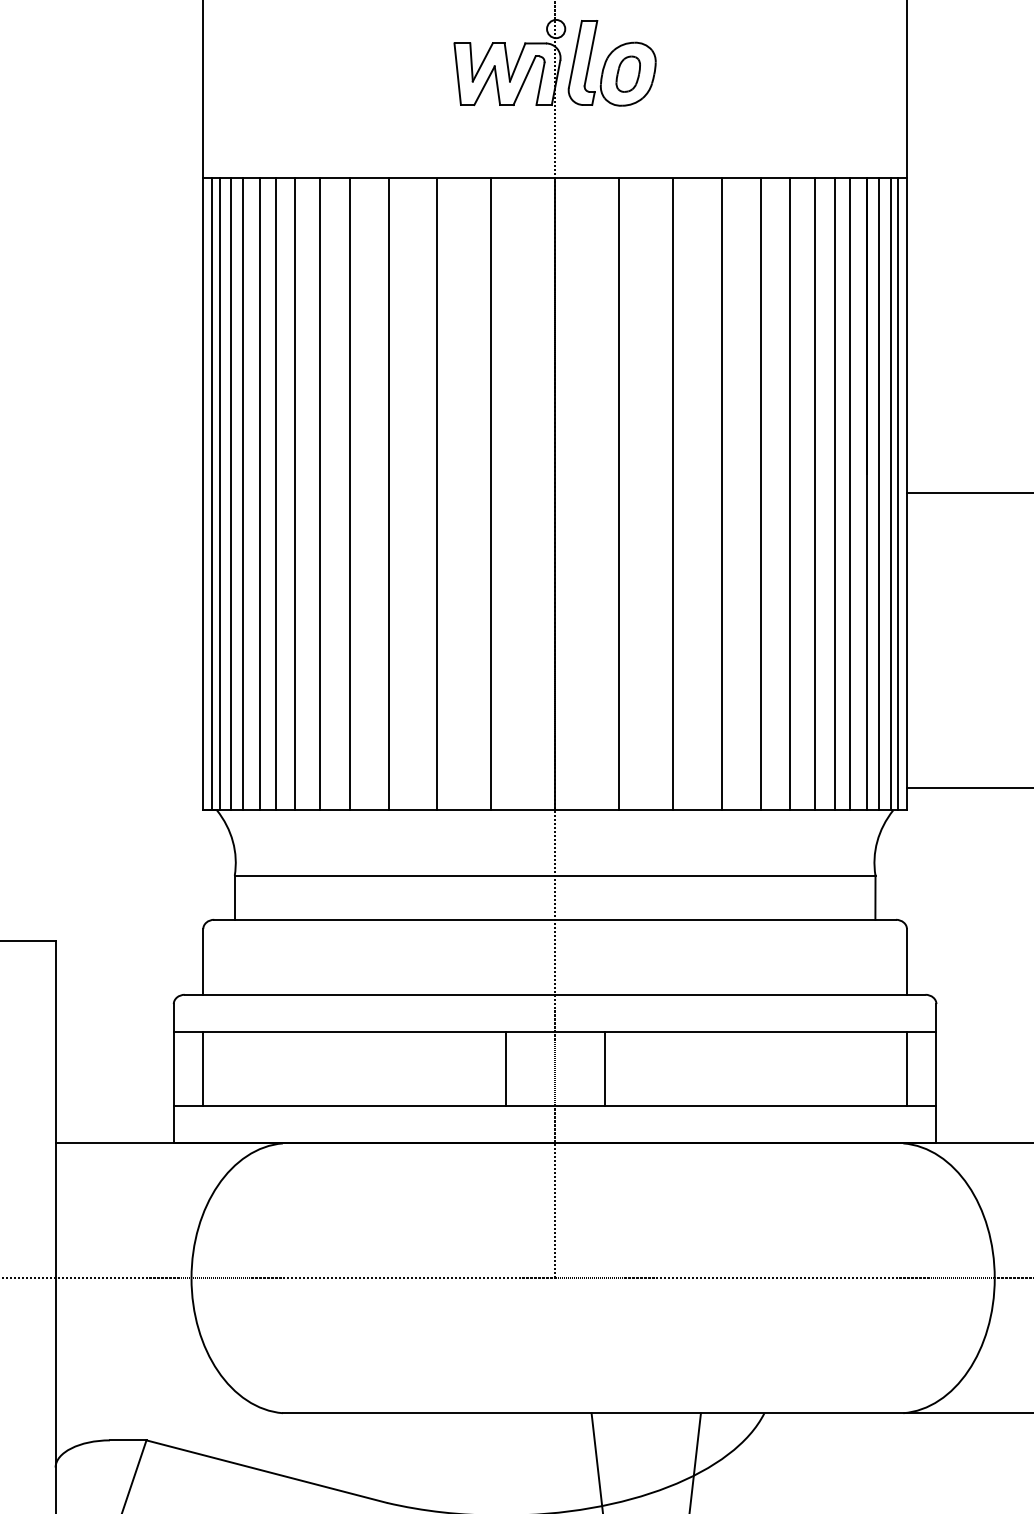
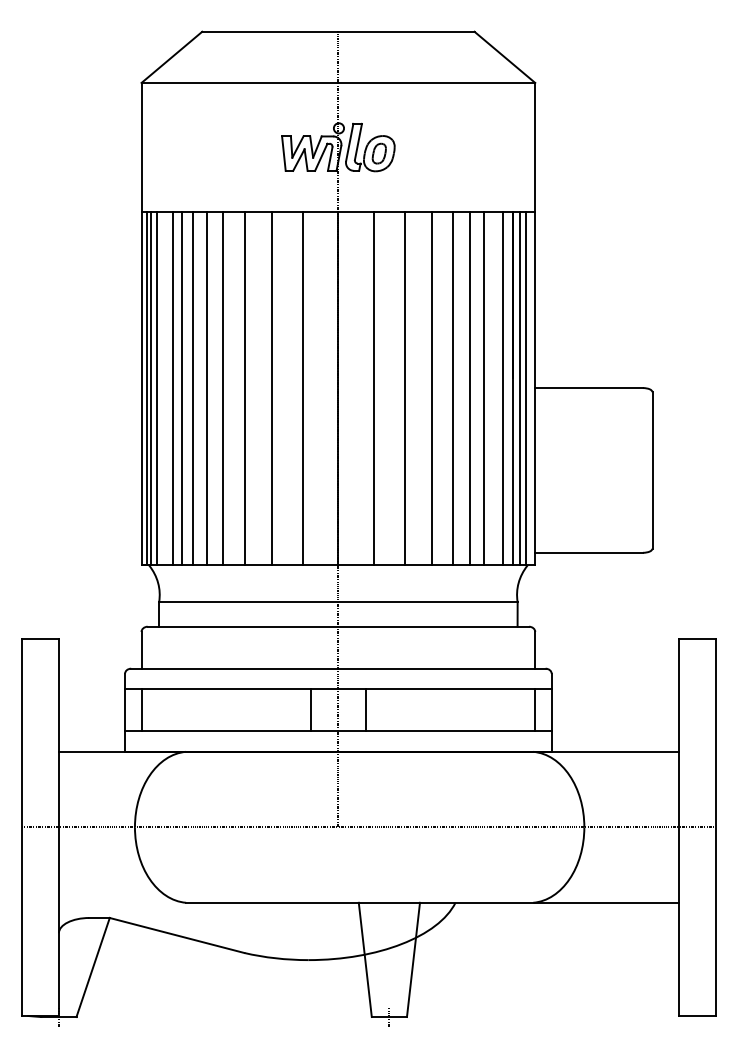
line: (242, 493) -> (163, 388), removed
line: (834, 493) -> (494, 388), removed
line: (898, 493) -> (530, 388), removed

